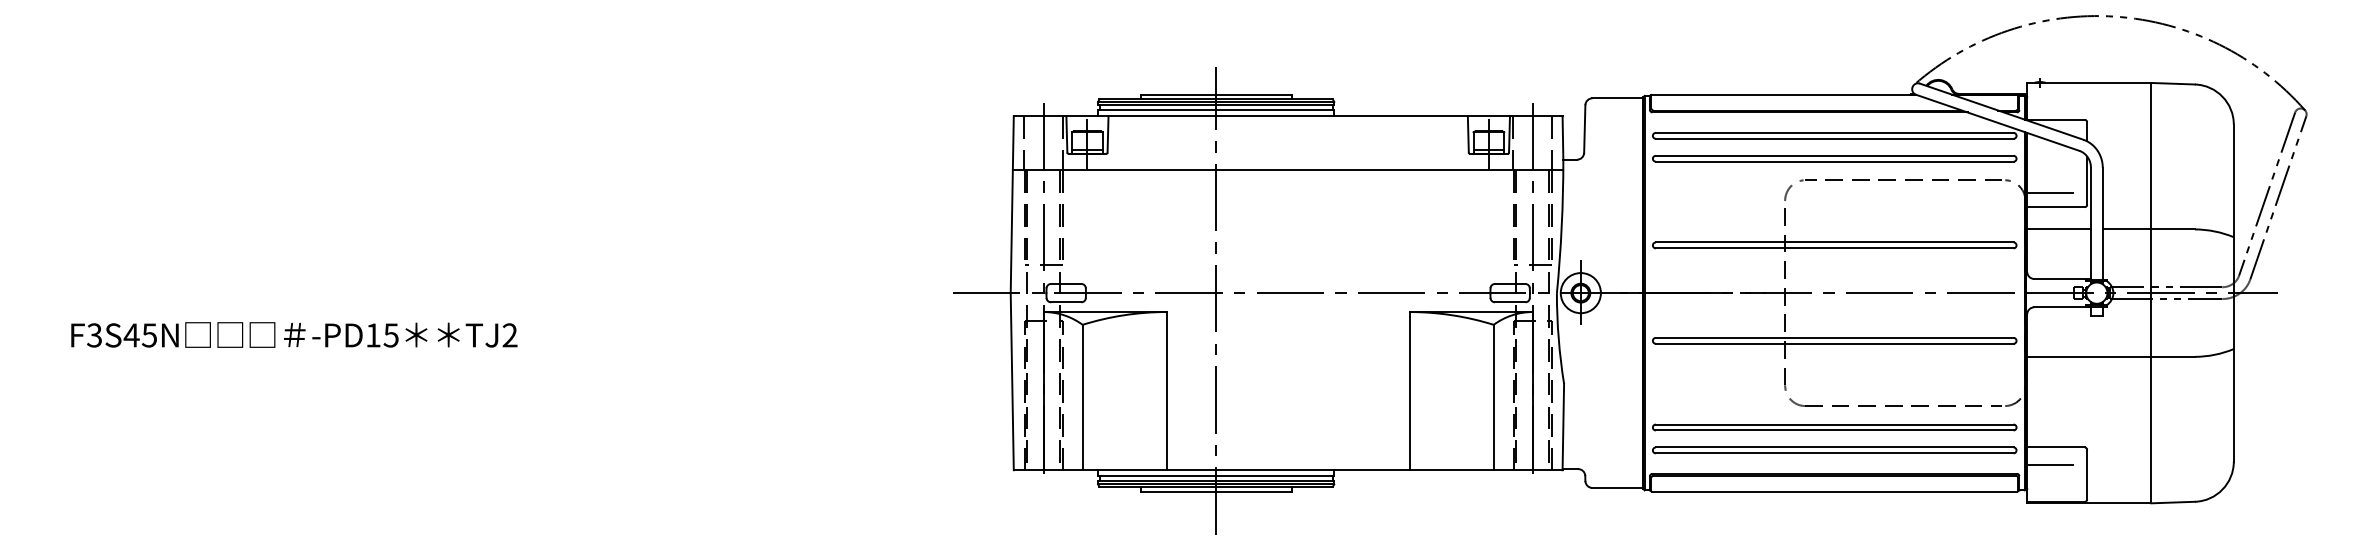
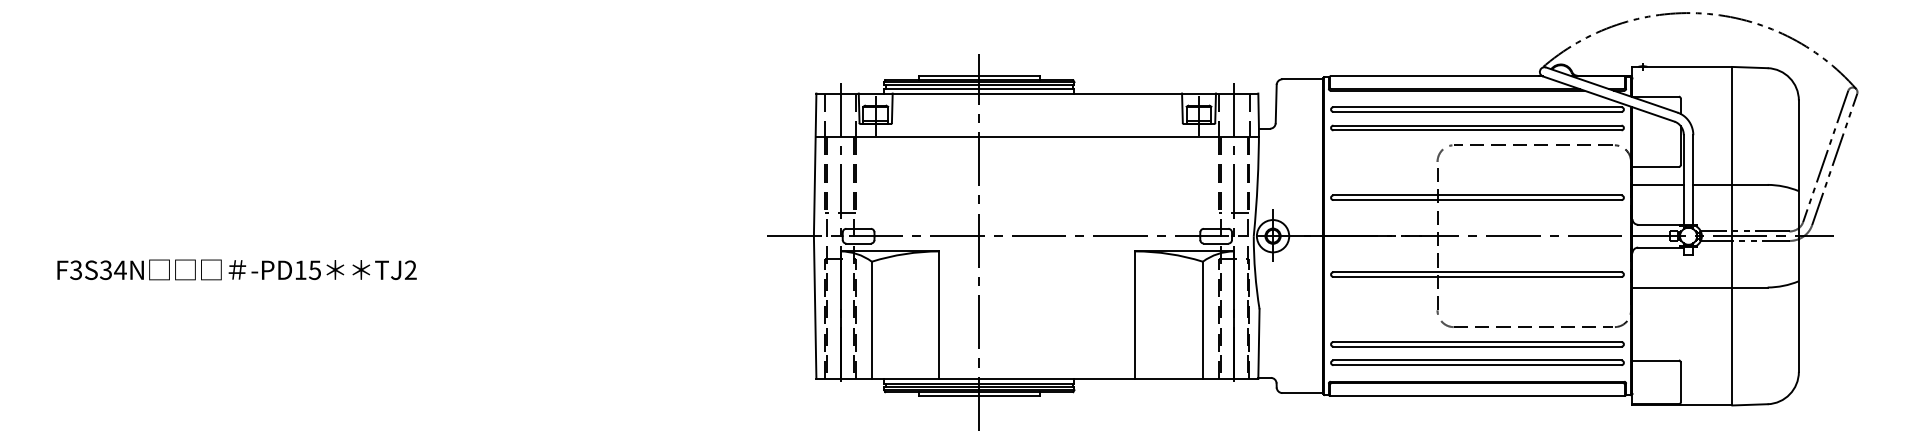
line: (2049, 192) -> (1650, 155), removed
text: (139, 335) -> (112, 270), F3S45N -> F3S34N
line: (2049, 464) -> (1650, 374), removed

